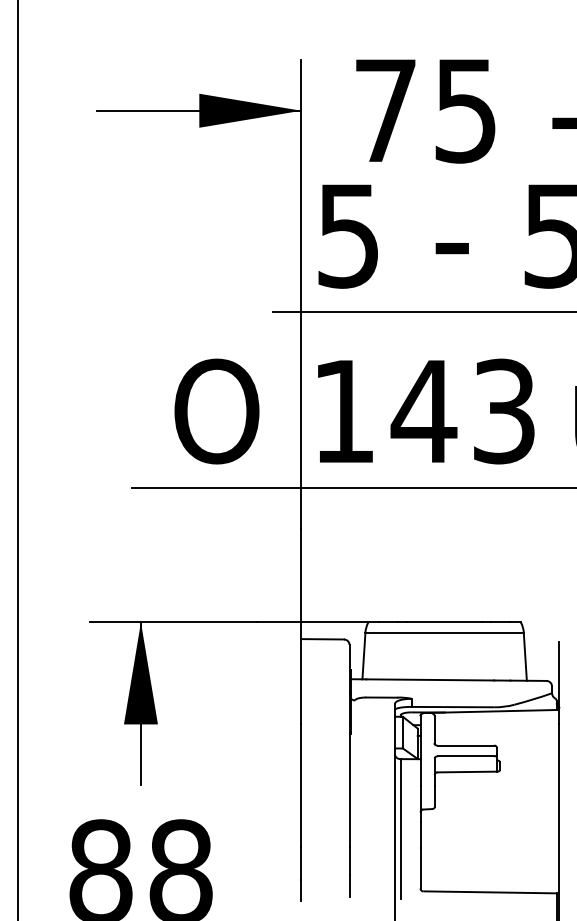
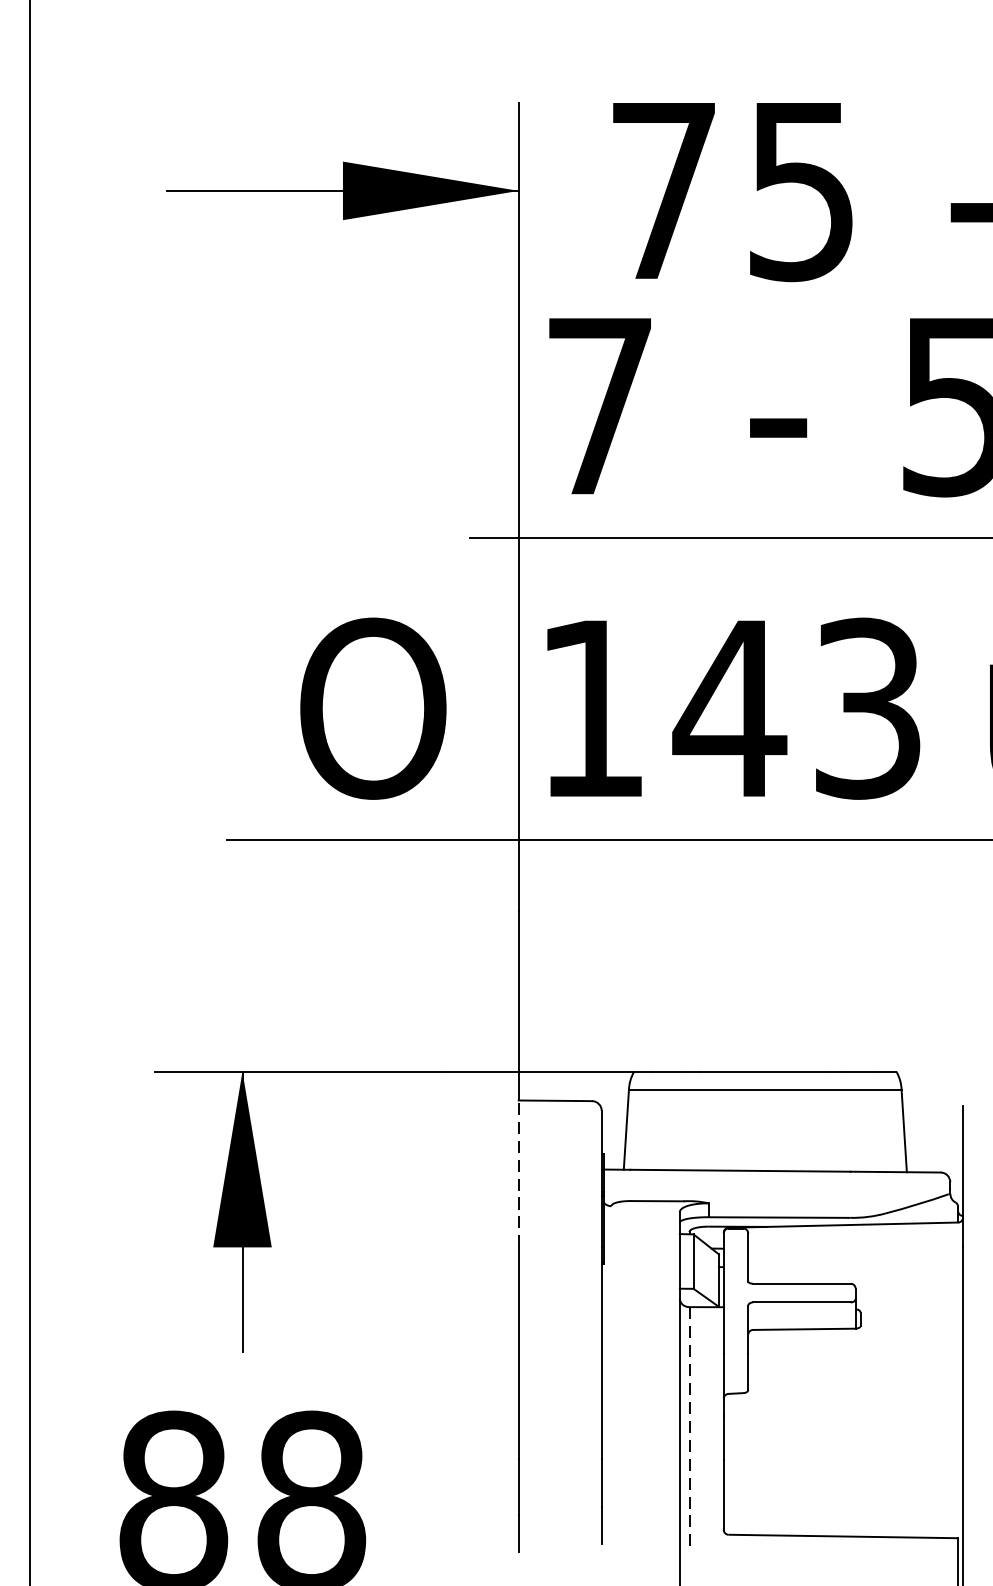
text: (348, 236) -> (599, 407), 5 -> 7
line: (301, 681) -> (518, 1173), solid -> dashed
line: (400, 829) -> (689, 1428), solid -> dashed

